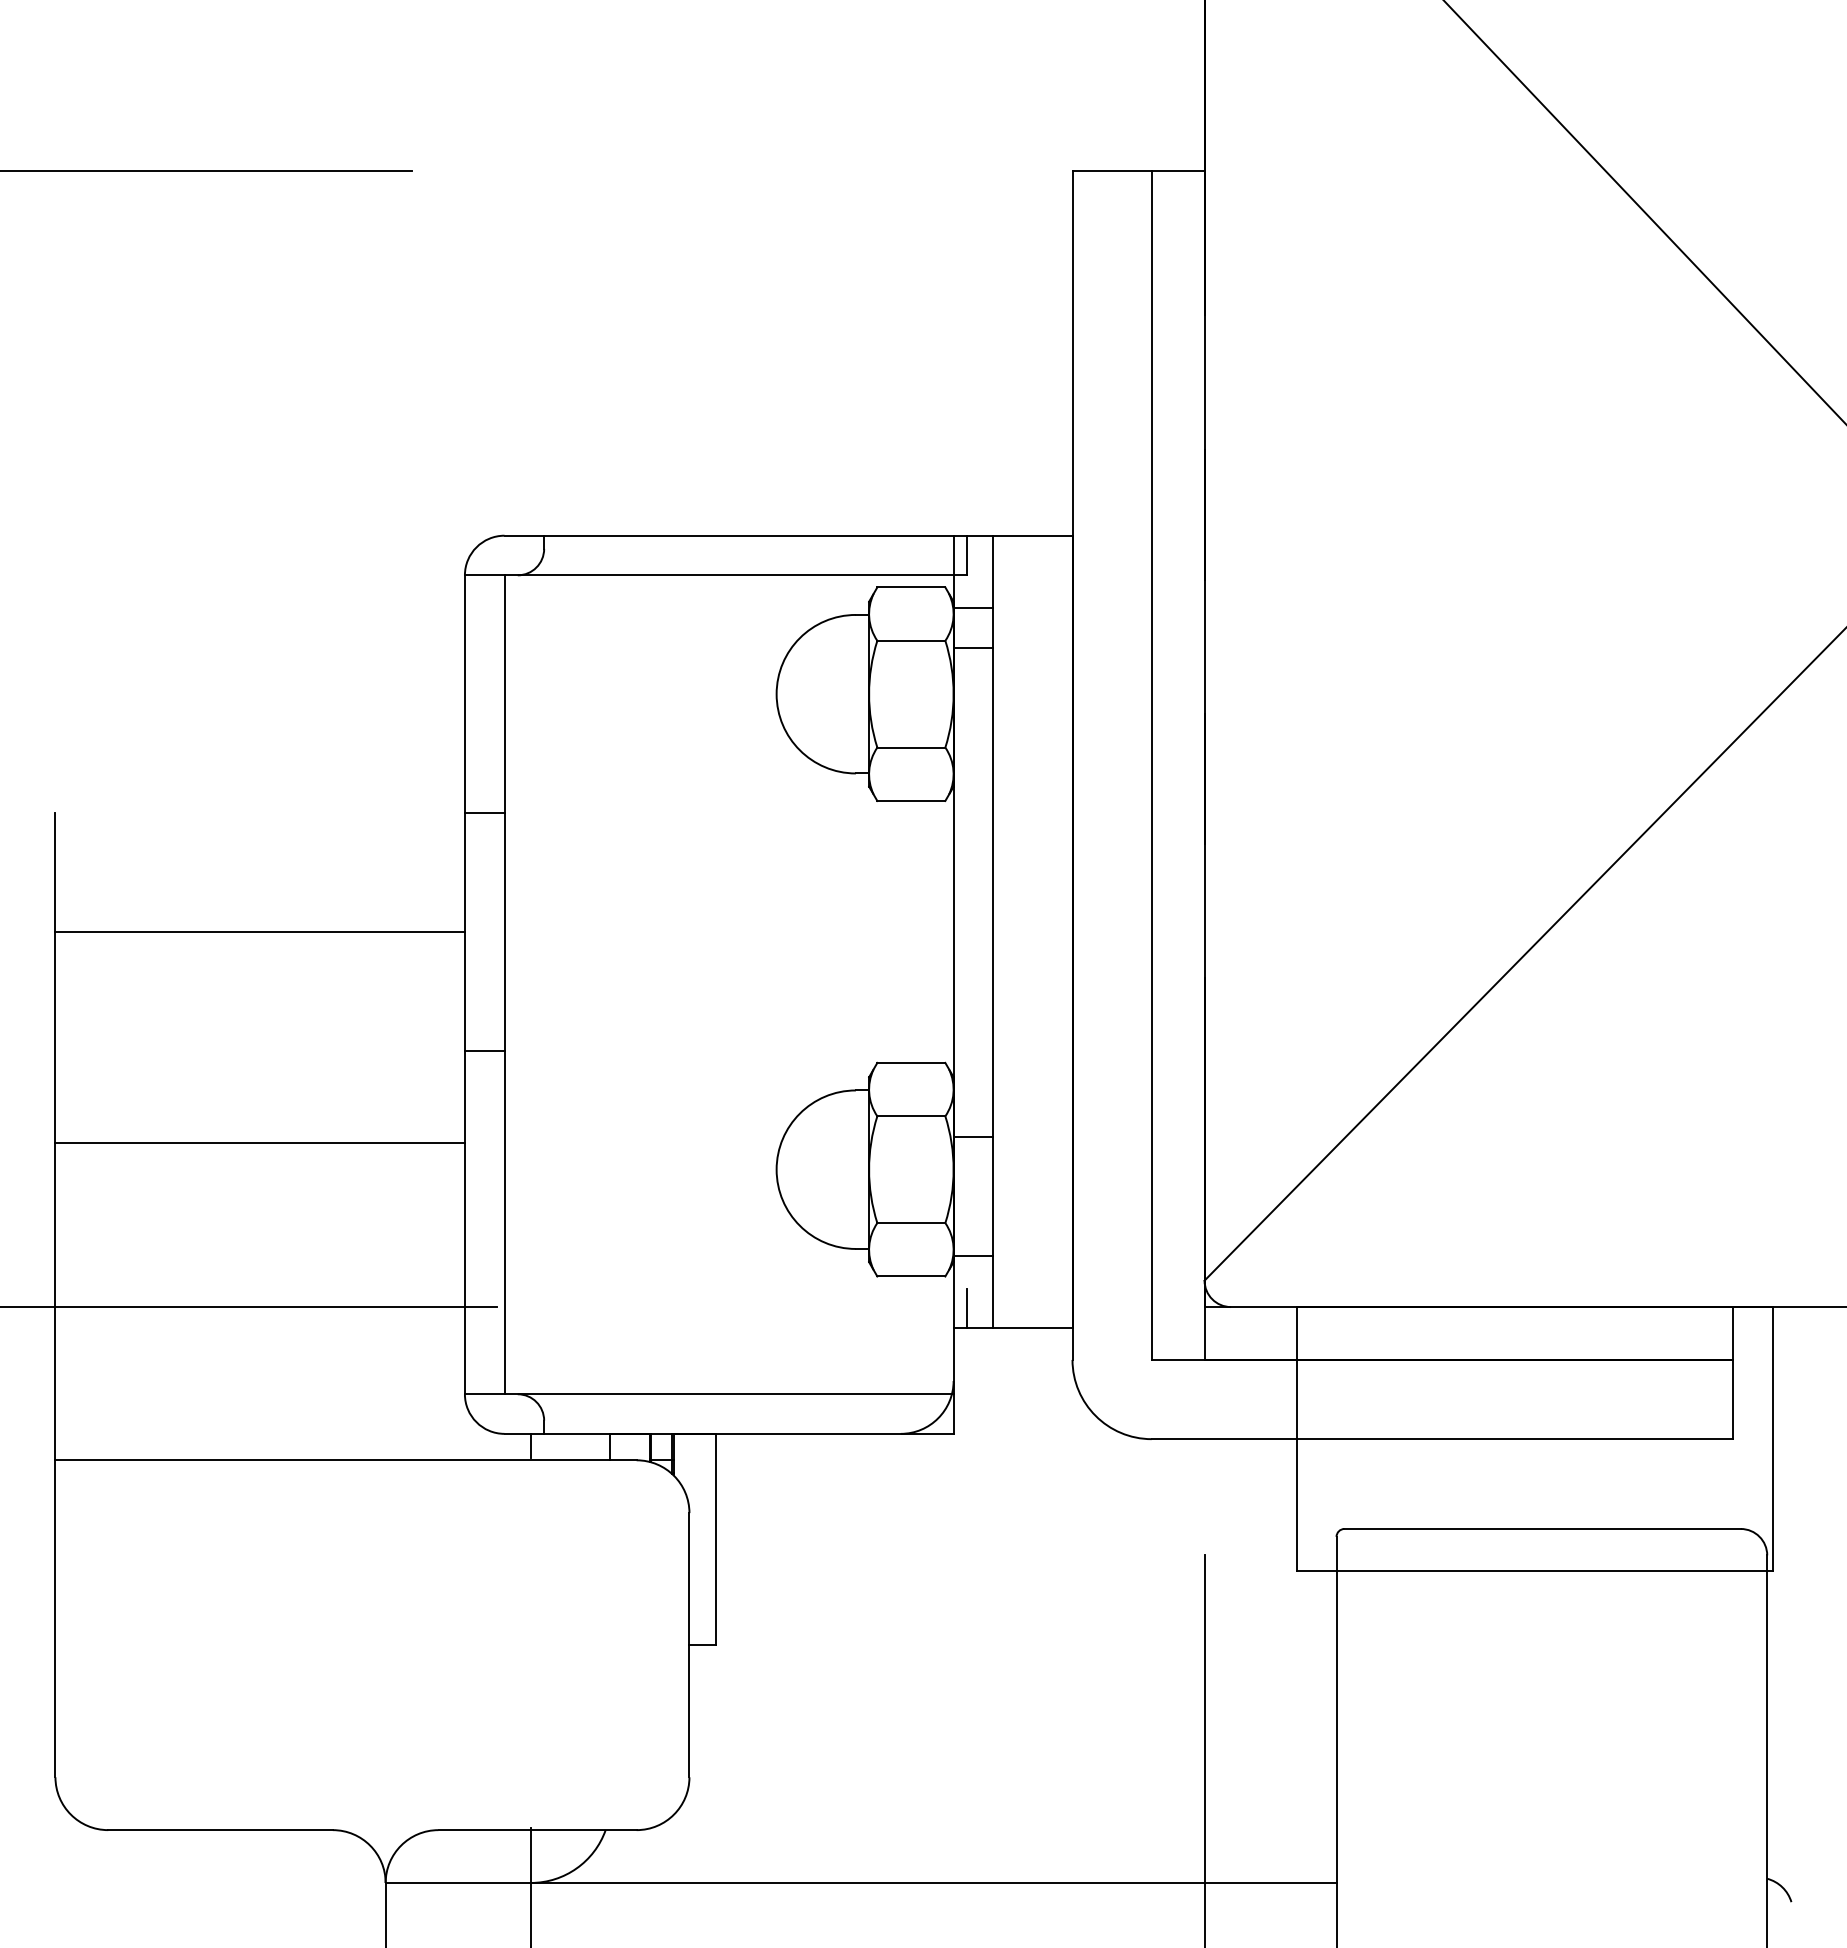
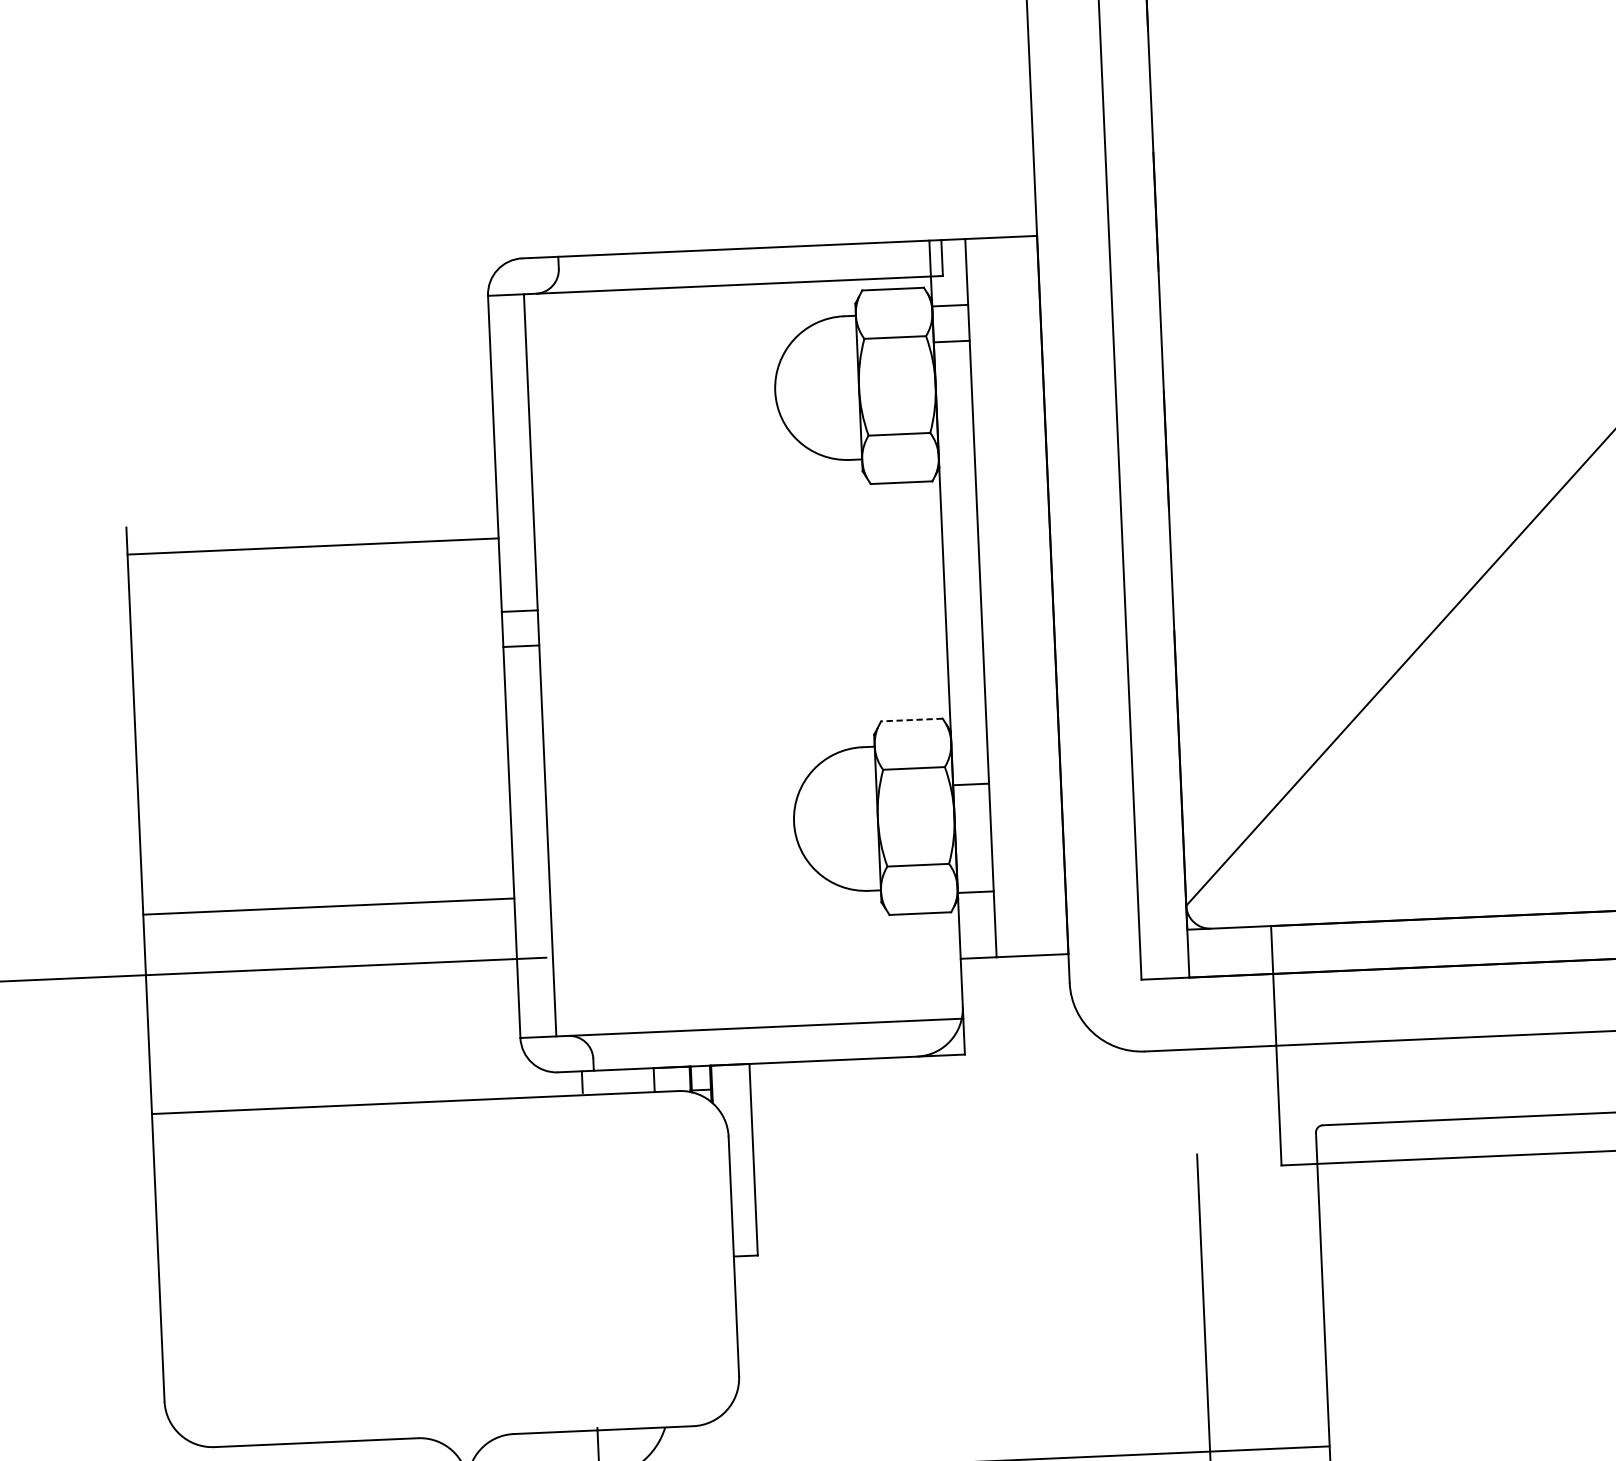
line: (484, 813) -> (519, 611), moved
line: (259, 931) -> (312, 546), moved
line: (484, 1050) -> (521, 645), moved
line: (911, 1062) -> (912, 719), solid -> dashed
line: (259, 1143) -> (328, 906), moved
line: (966, 1308) -> (971, 940), removed

